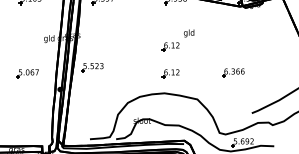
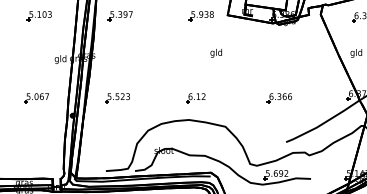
part: (170, 47) -> (195, 68), removed
part: (92, 67) -> (117, 98), moved
part: (232, 73) -> (278, 98), moved

